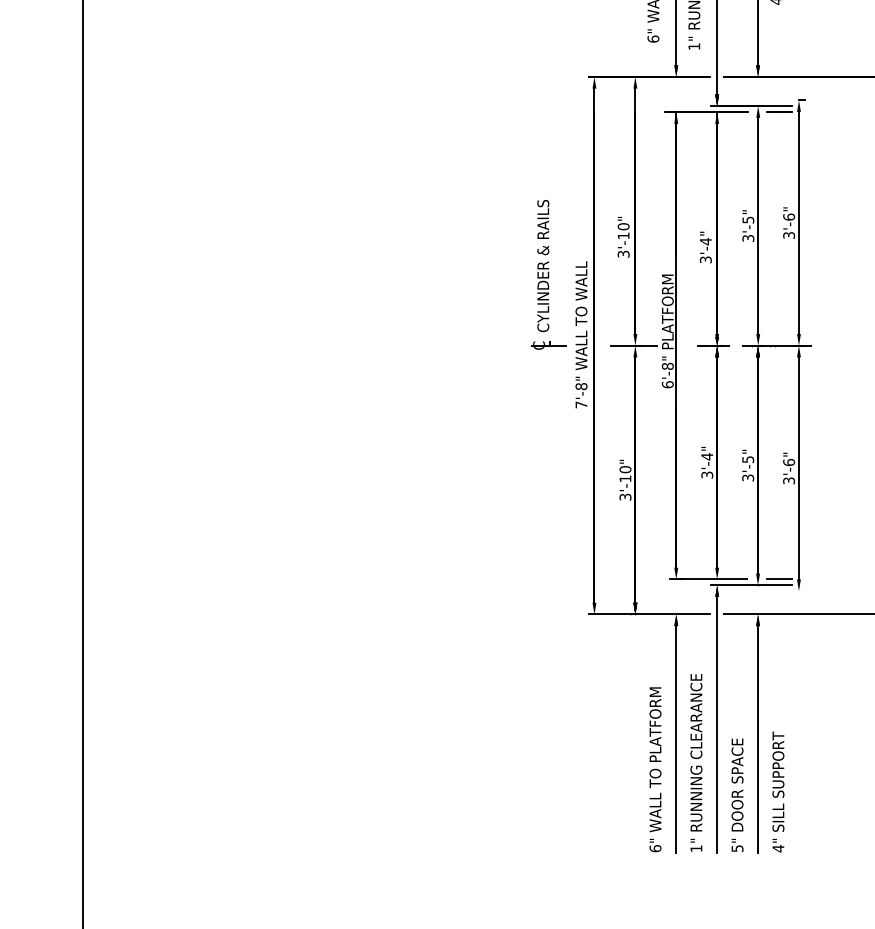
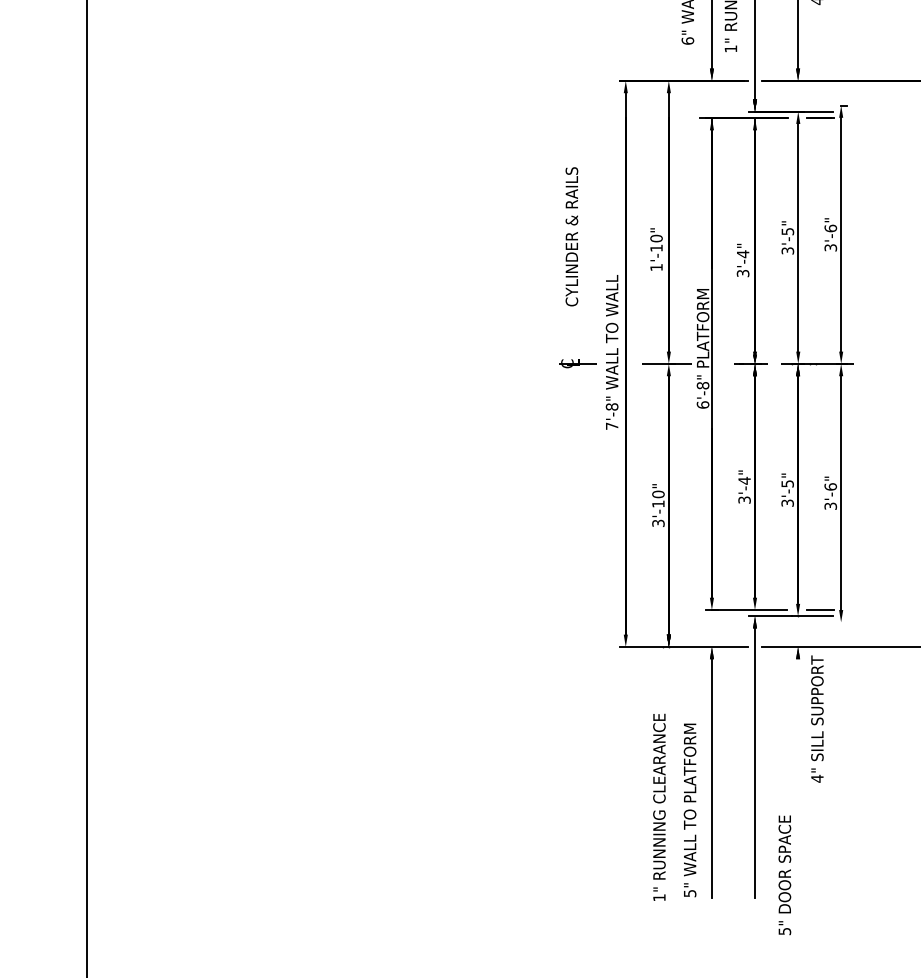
text: (623, 253) -> (656, 266), 3'-10" -> 1'-10"
text: (543, 266) -> (572, 237), moved
line: (758, 739) -> (798, 778), removed
text: (696, 762) -> (659, 807), moved
text: (778, 791) -> (817, 718), moved
text: (737, 795) -> (784, 875), moved
text: (655, 848) -> (690, 893), 6" -> 5"

